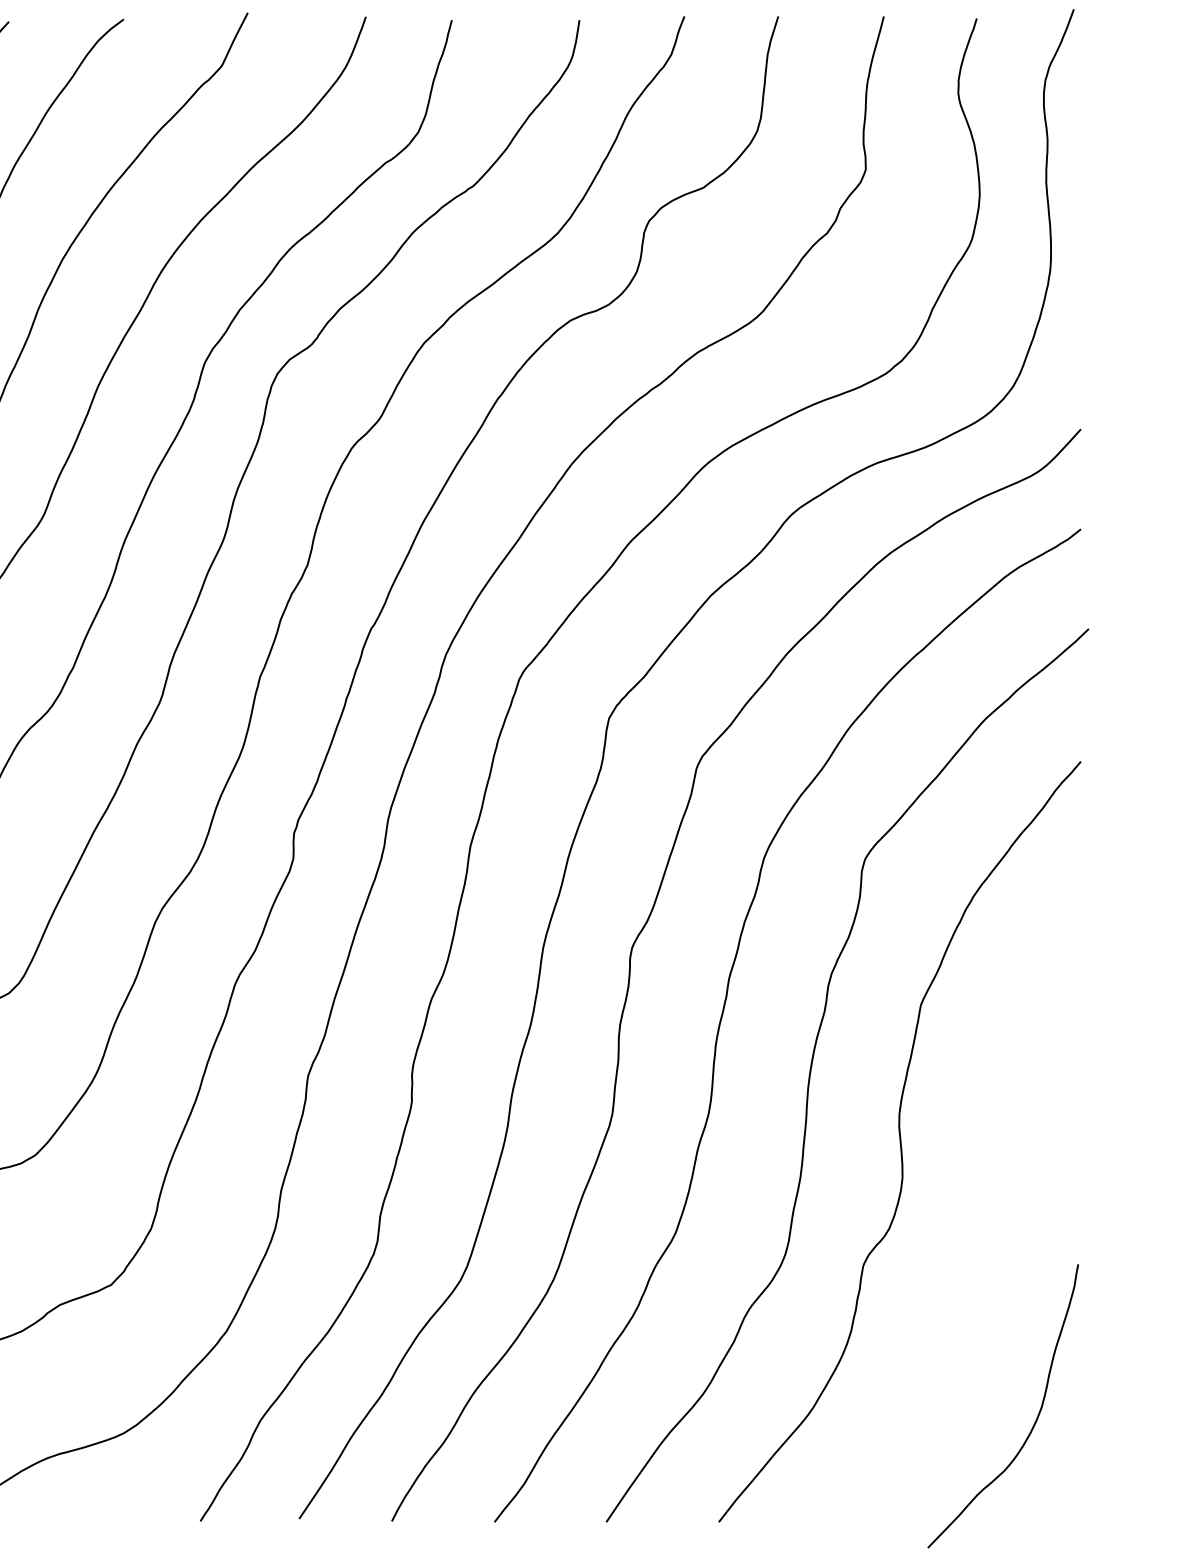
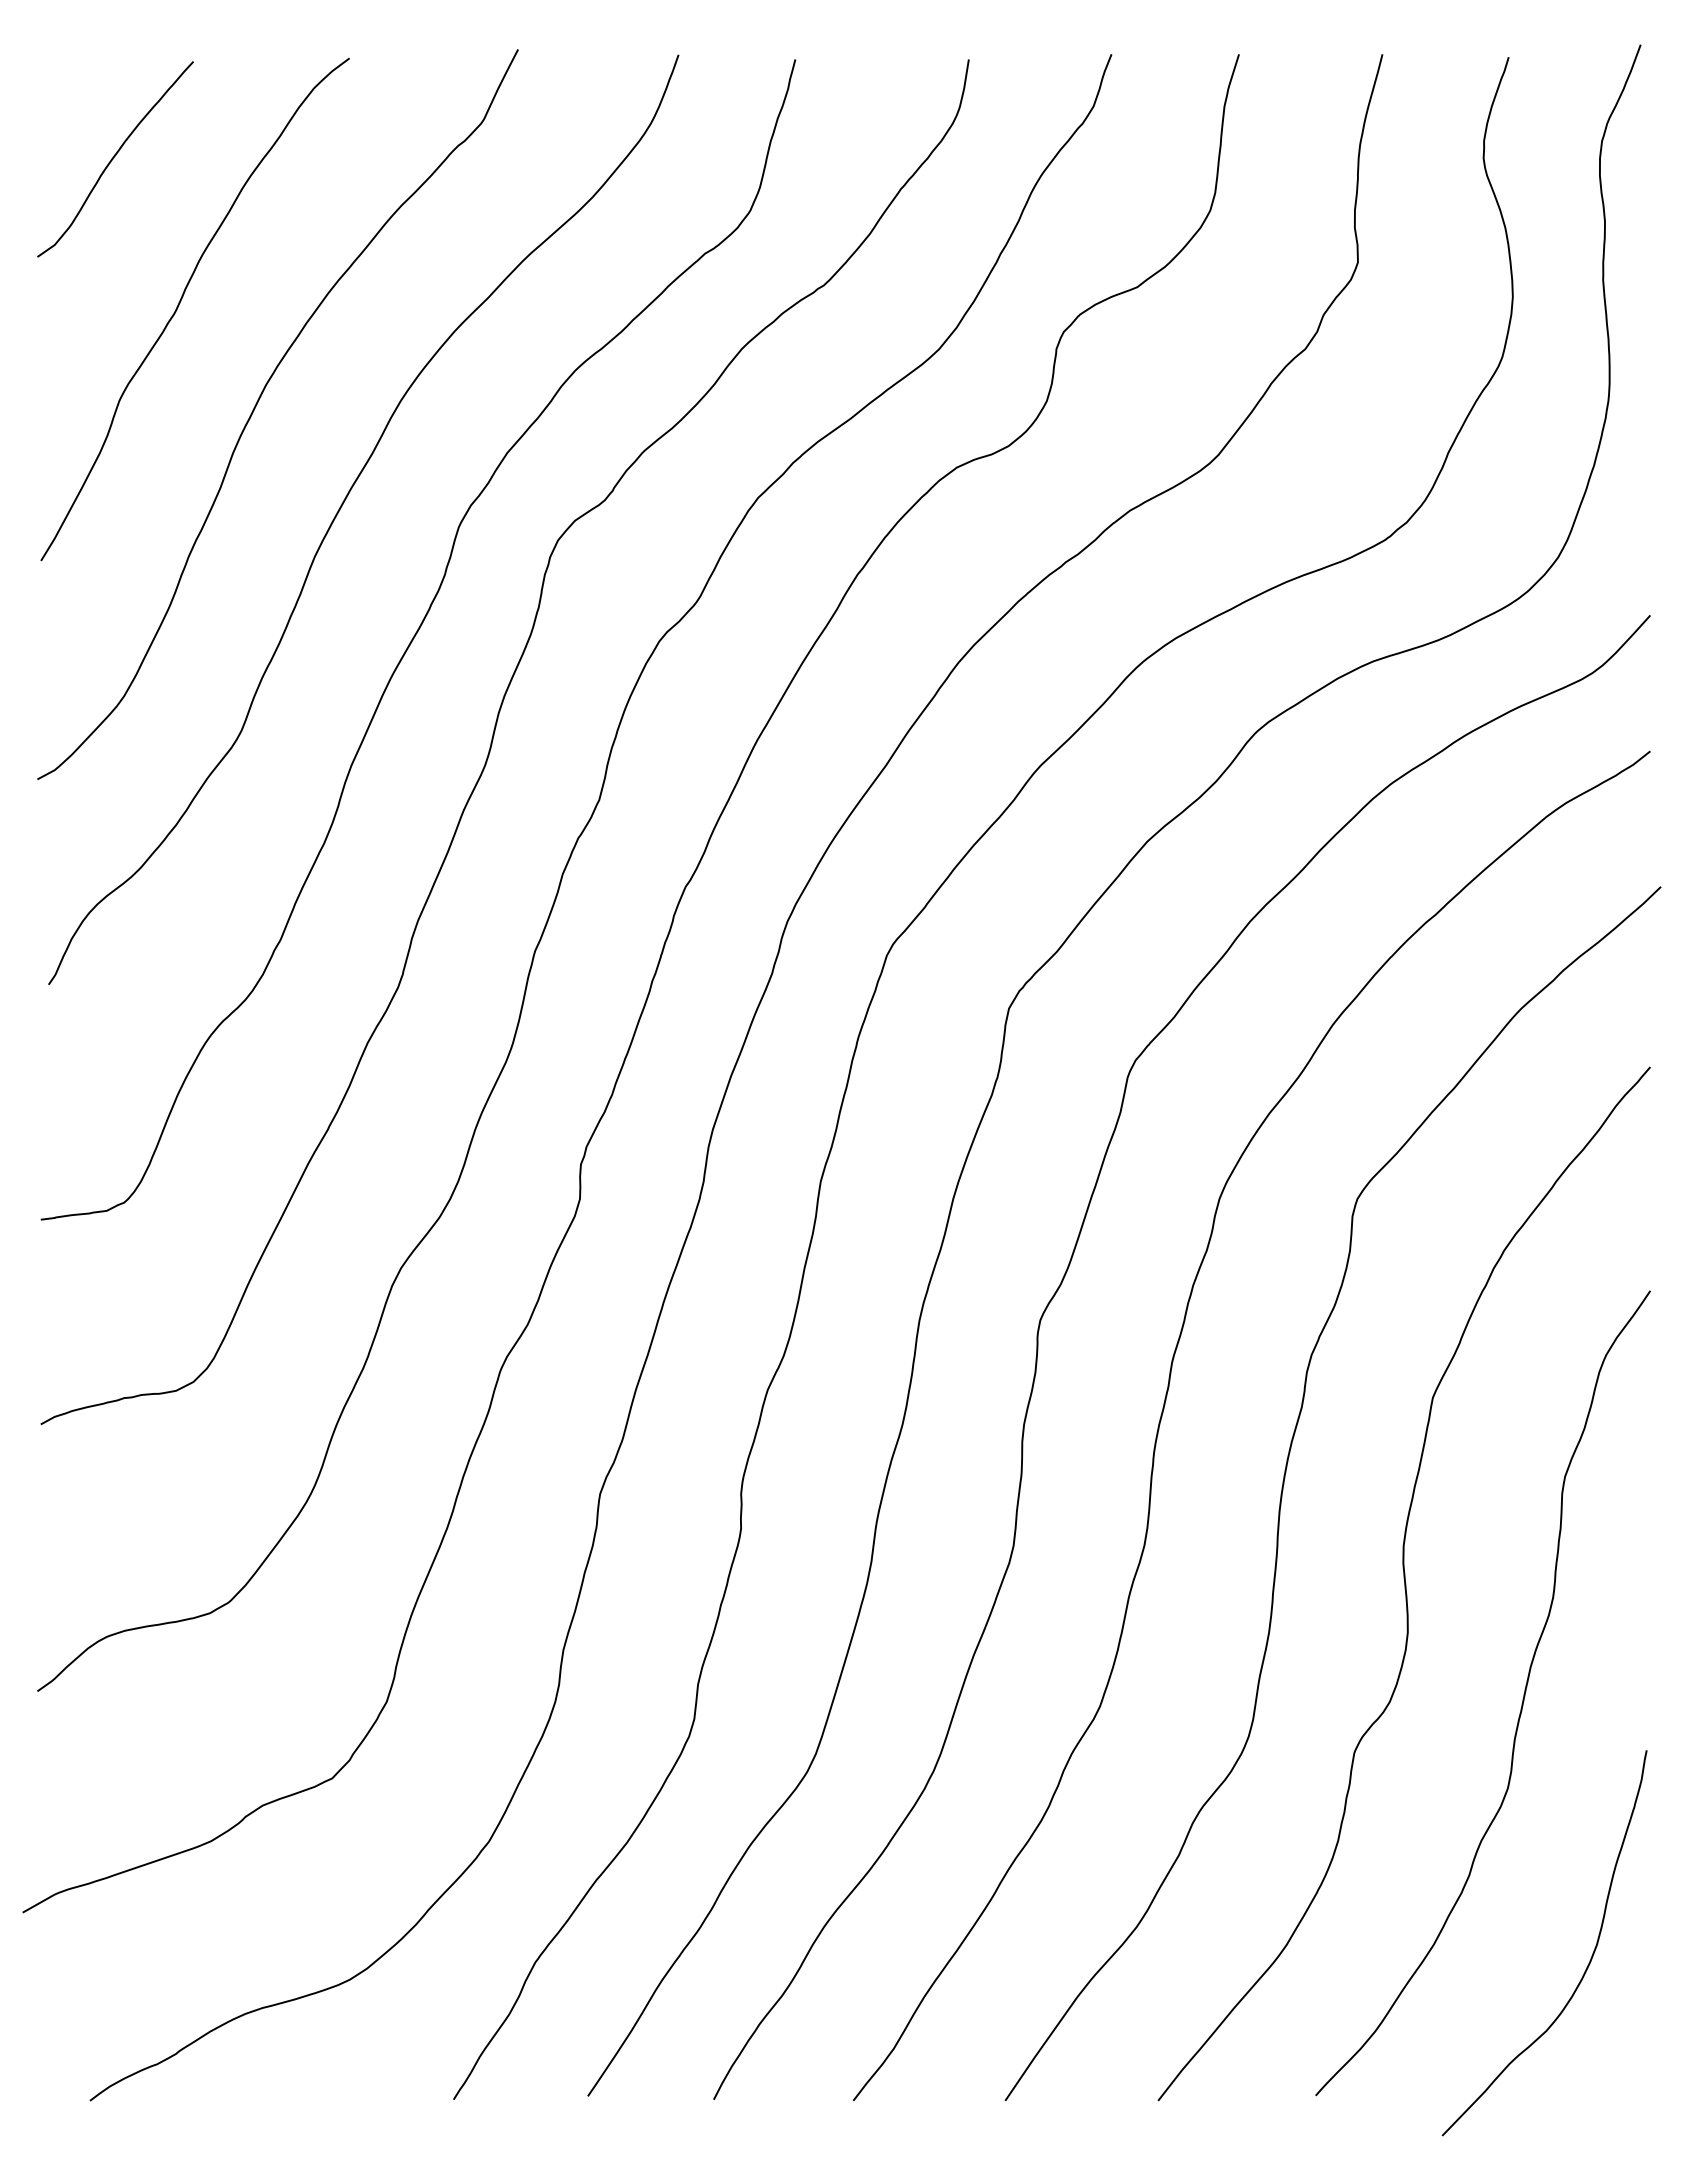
curve: (986, 1229) -> (1521, 1703), added

